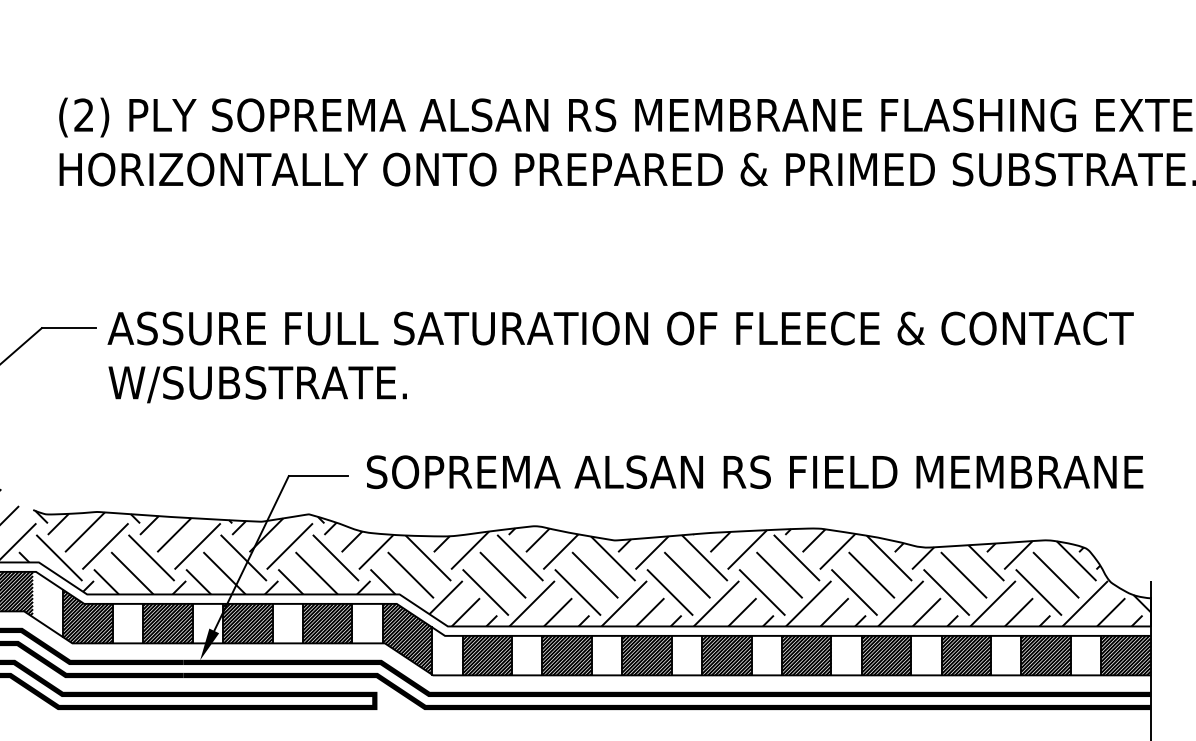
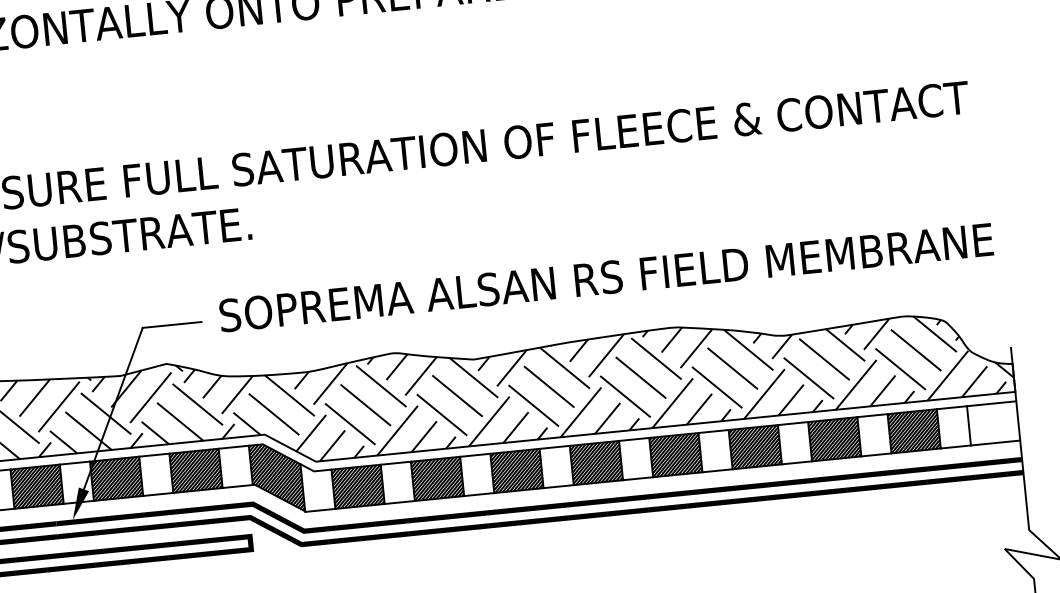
hatch: (1125, 655) -> (993, 423), removed

